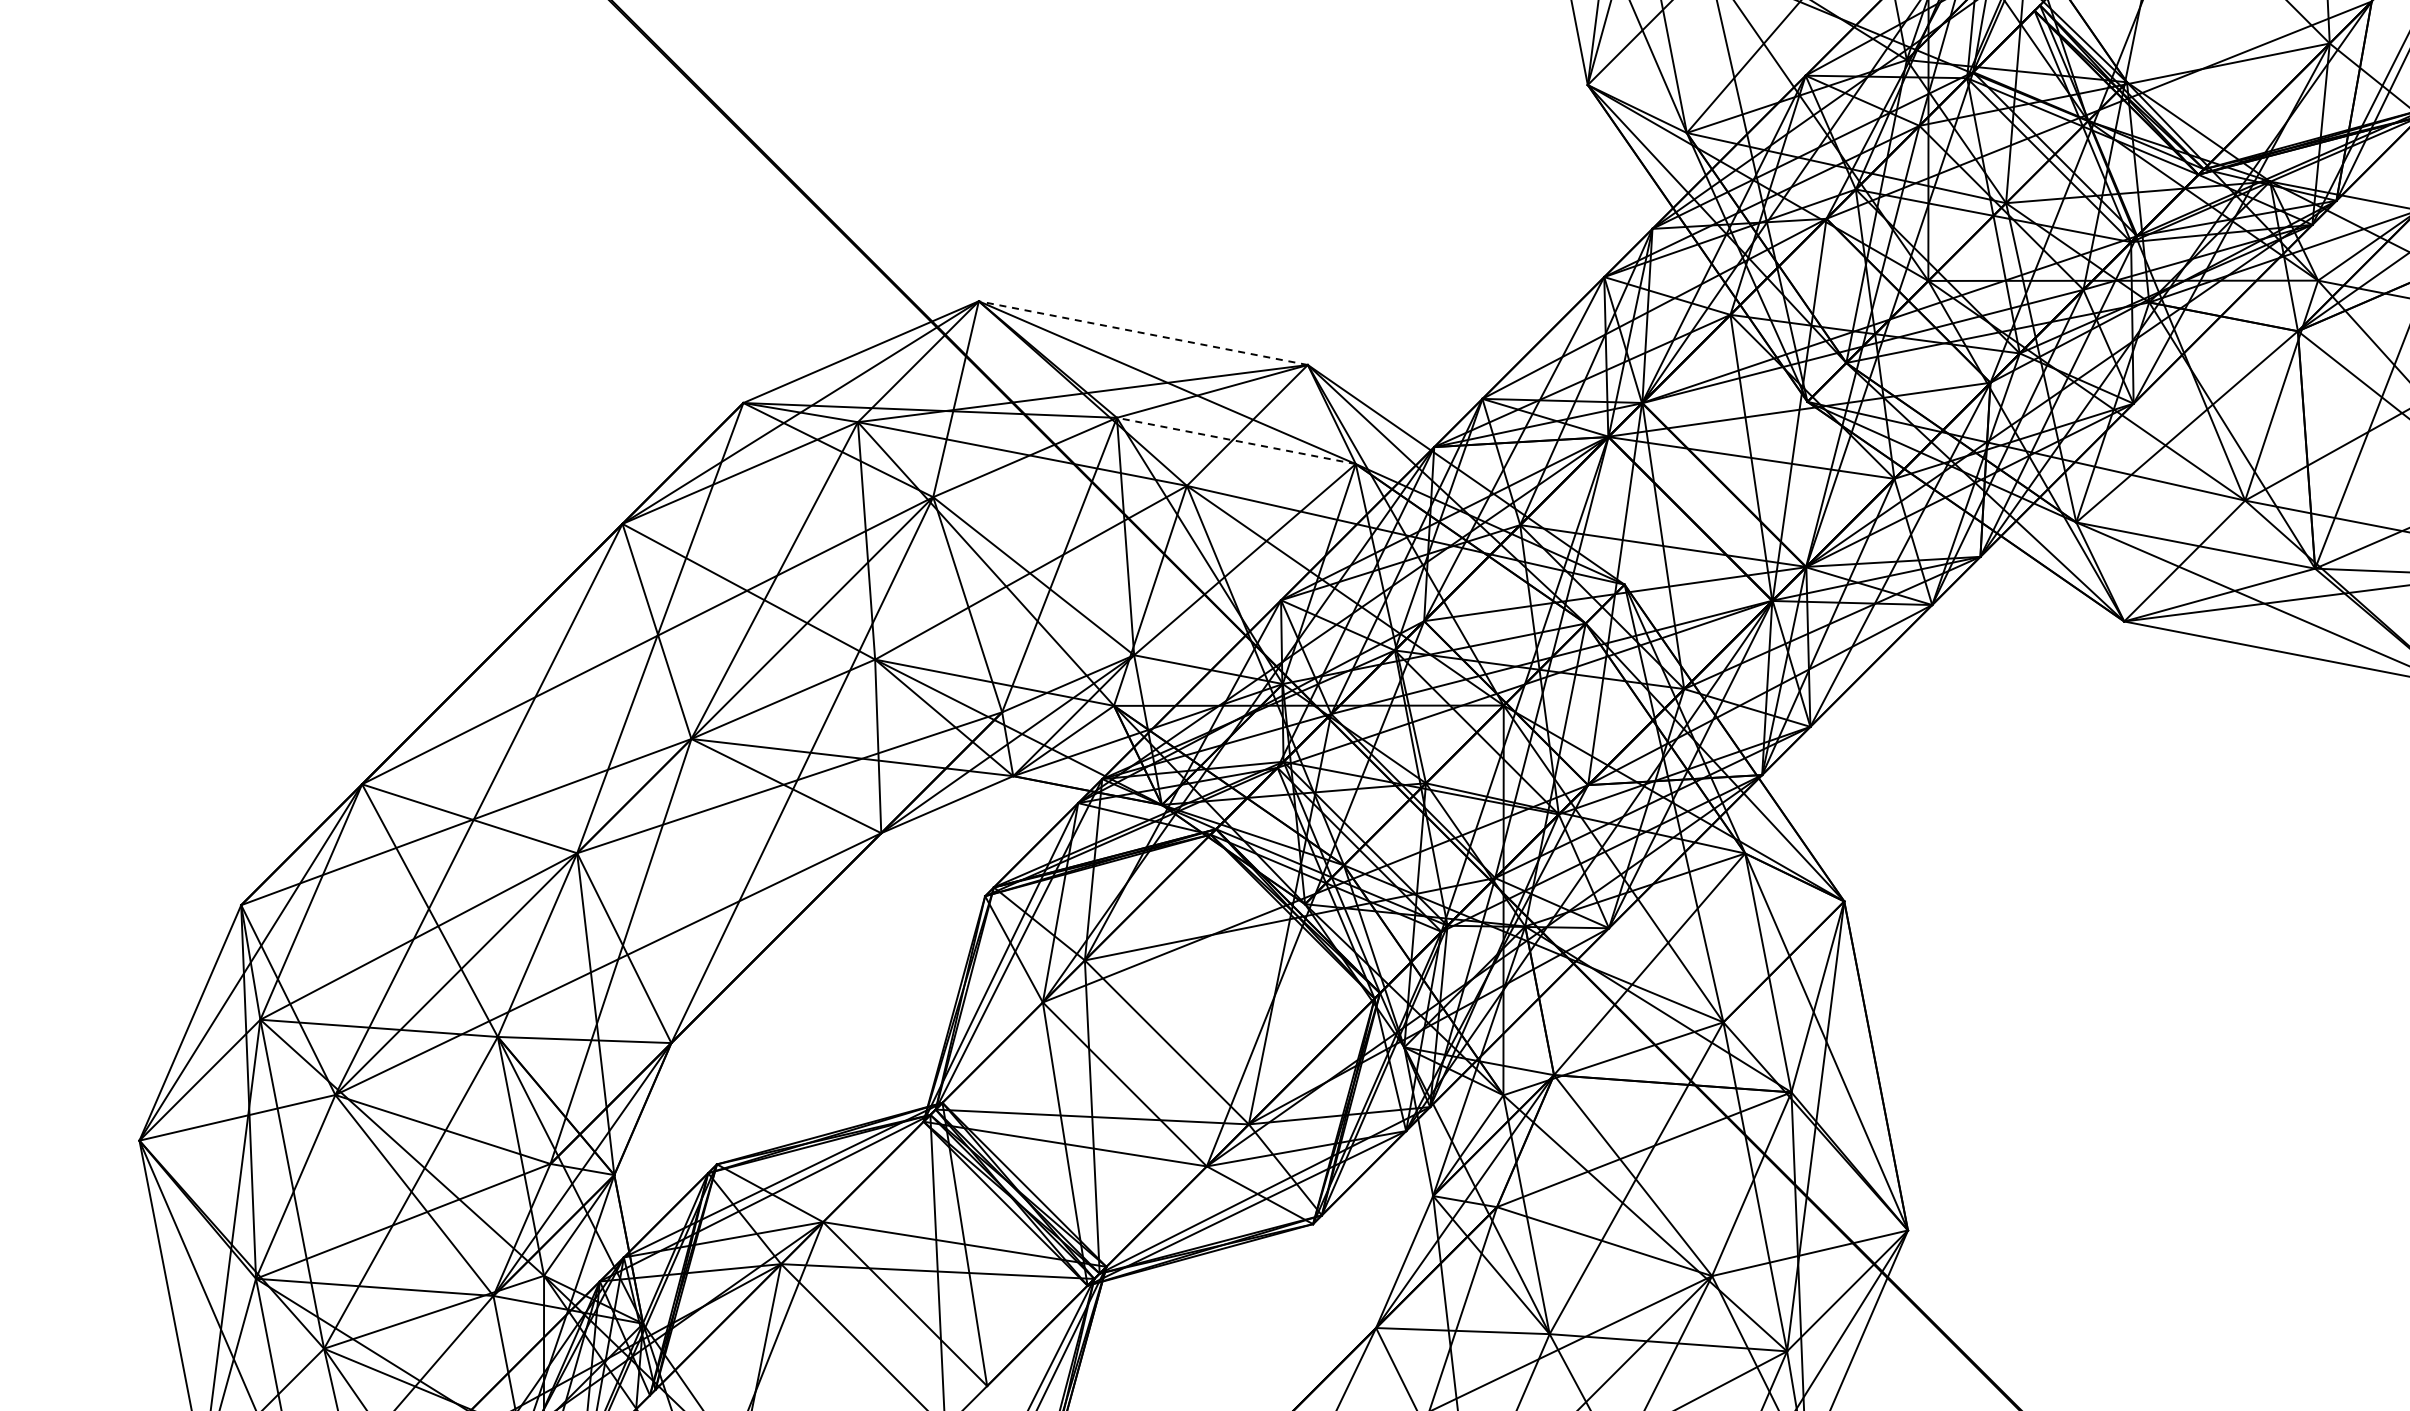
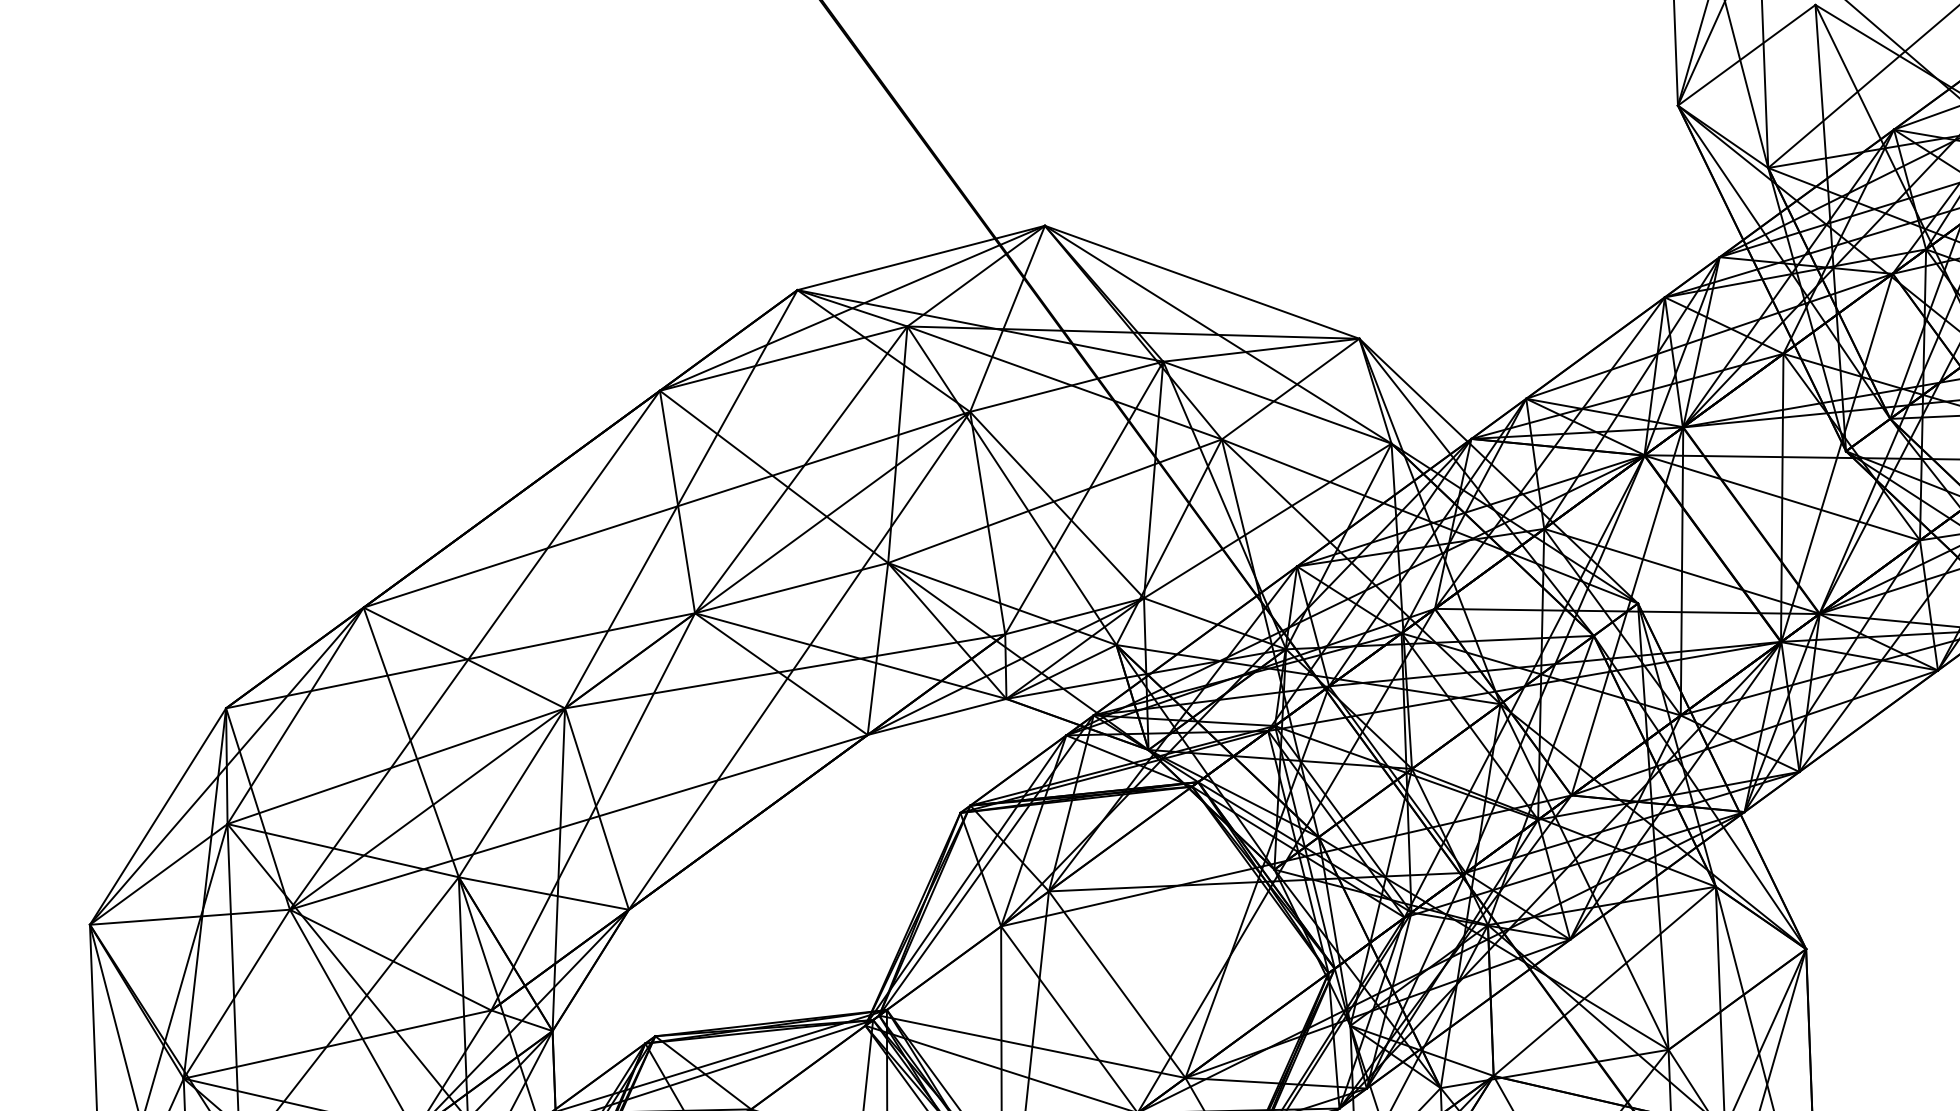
line: (1143, 333) -> (1202, 282), dashed -> solid
line: (1236, 440) -> (1277, 402), dashed -> solid

